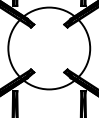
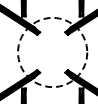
circle: (49, 48) -> (52, 52), solid -> dashed

